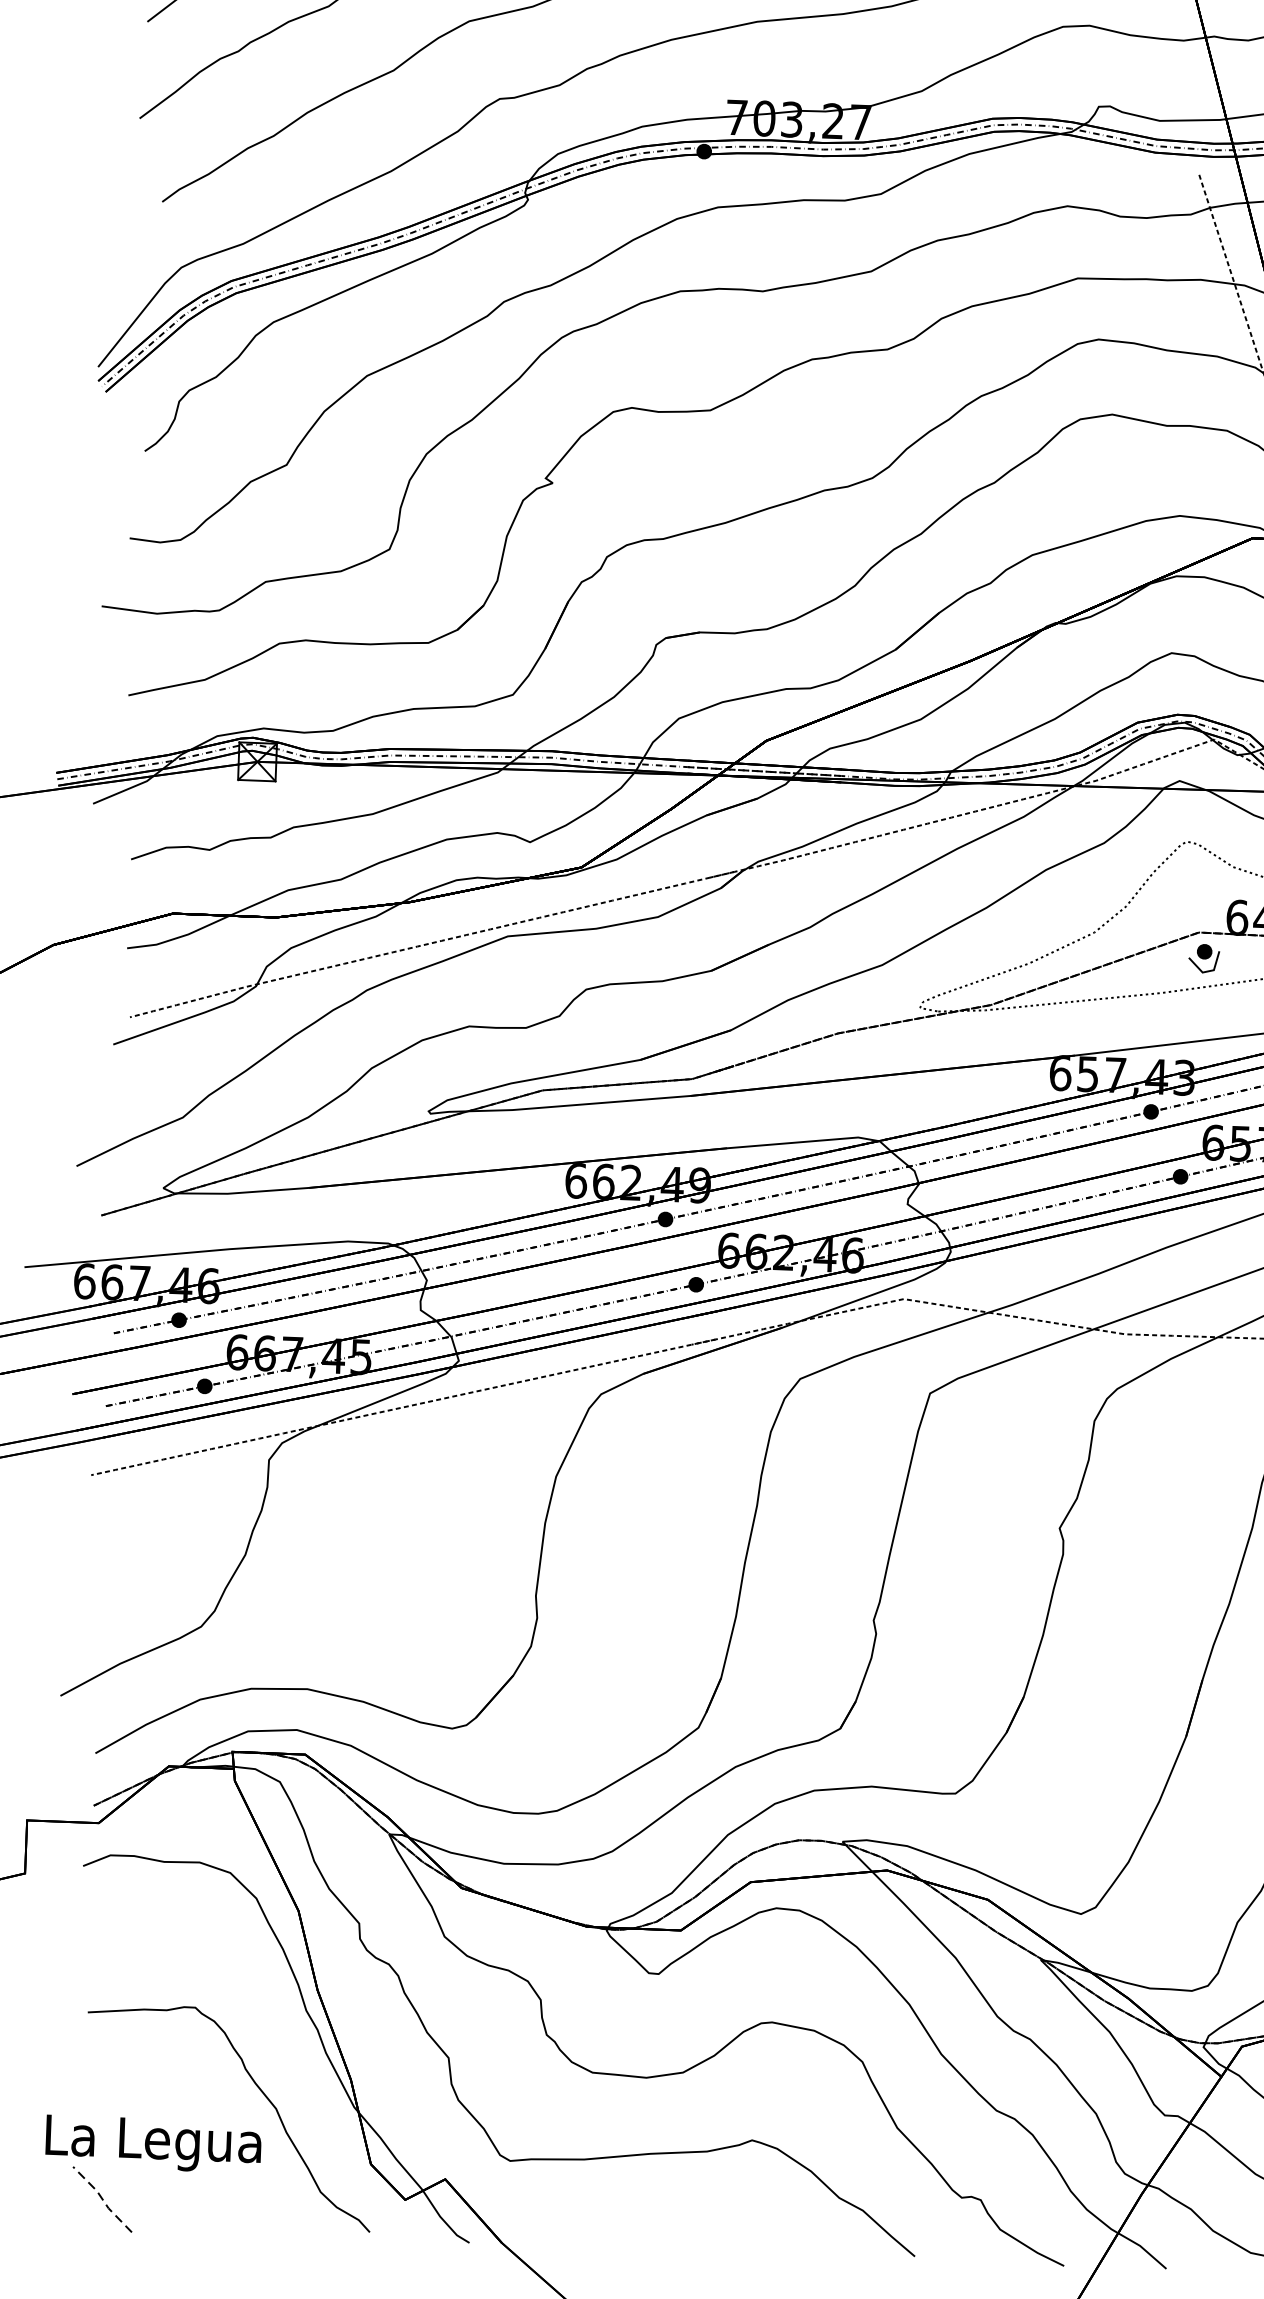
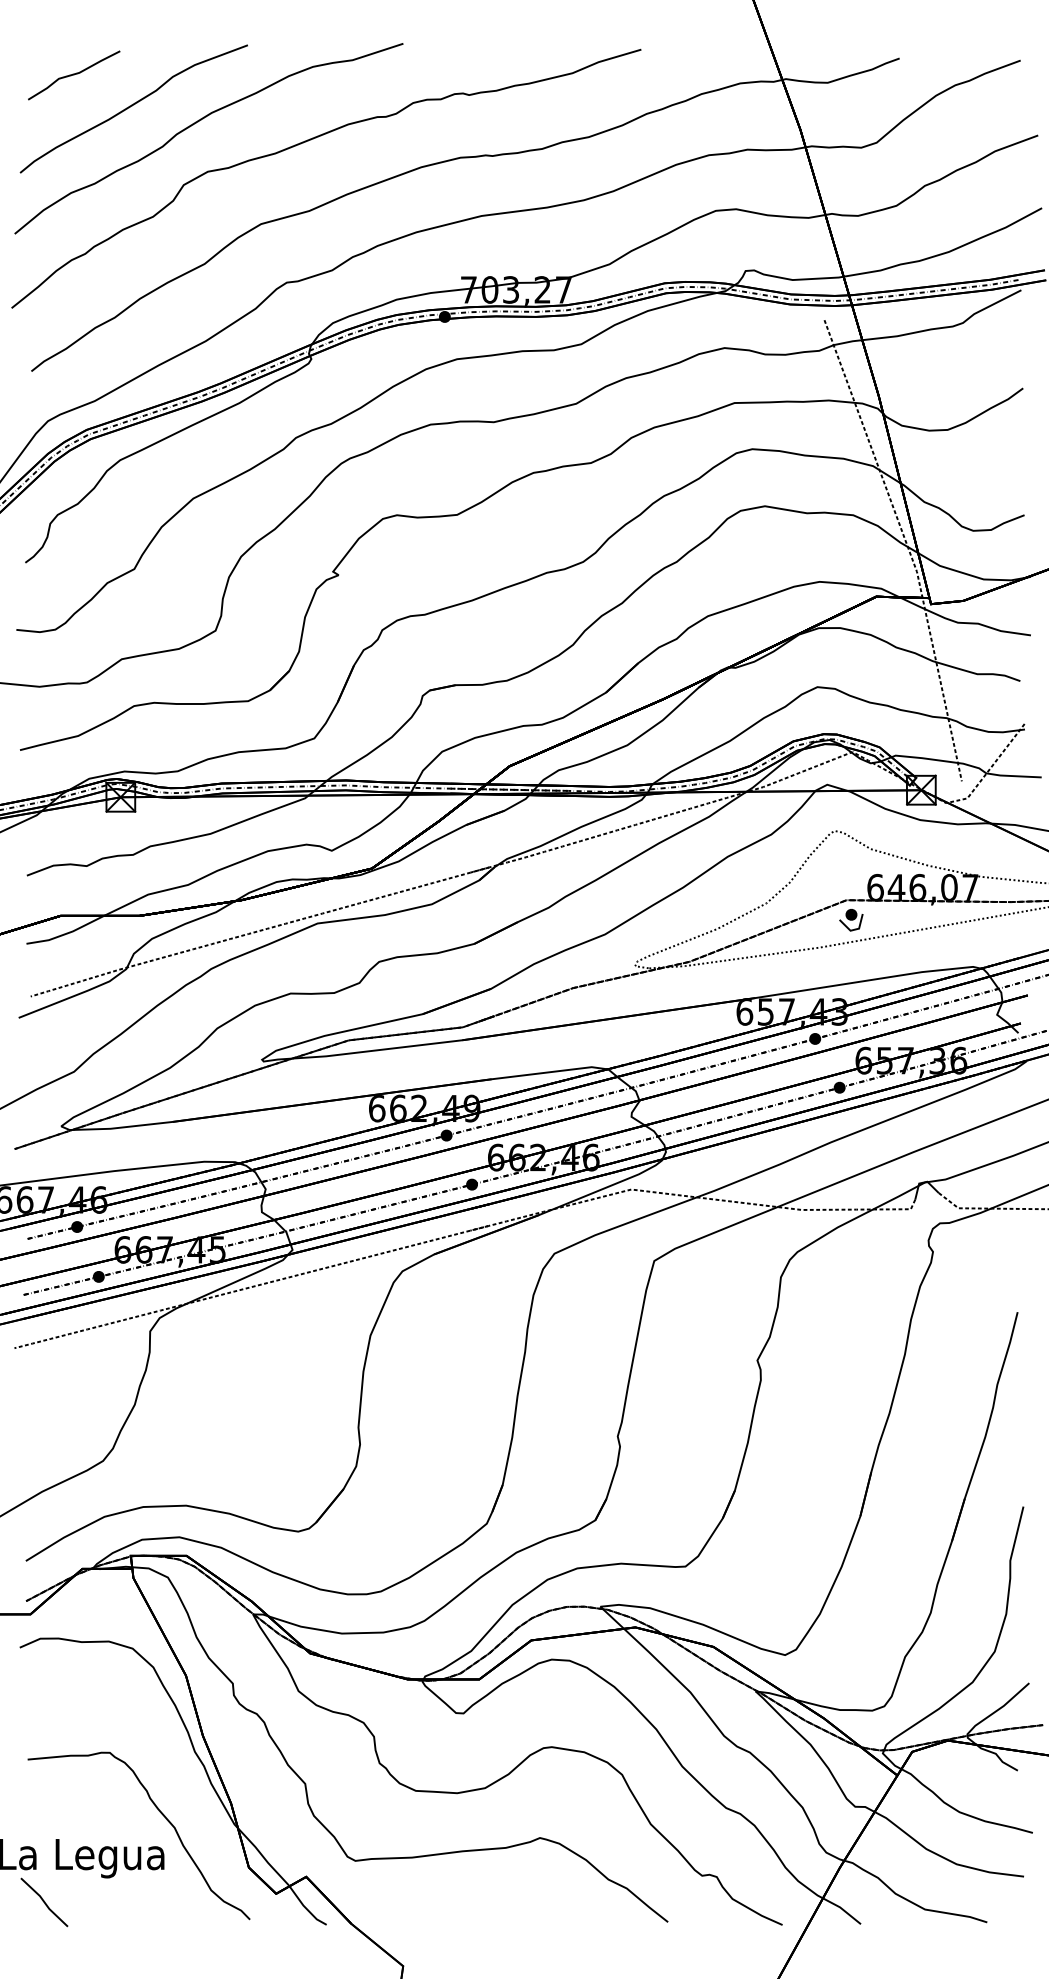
line: (102, 2199) -> (44, 1902), dashed -> solid

